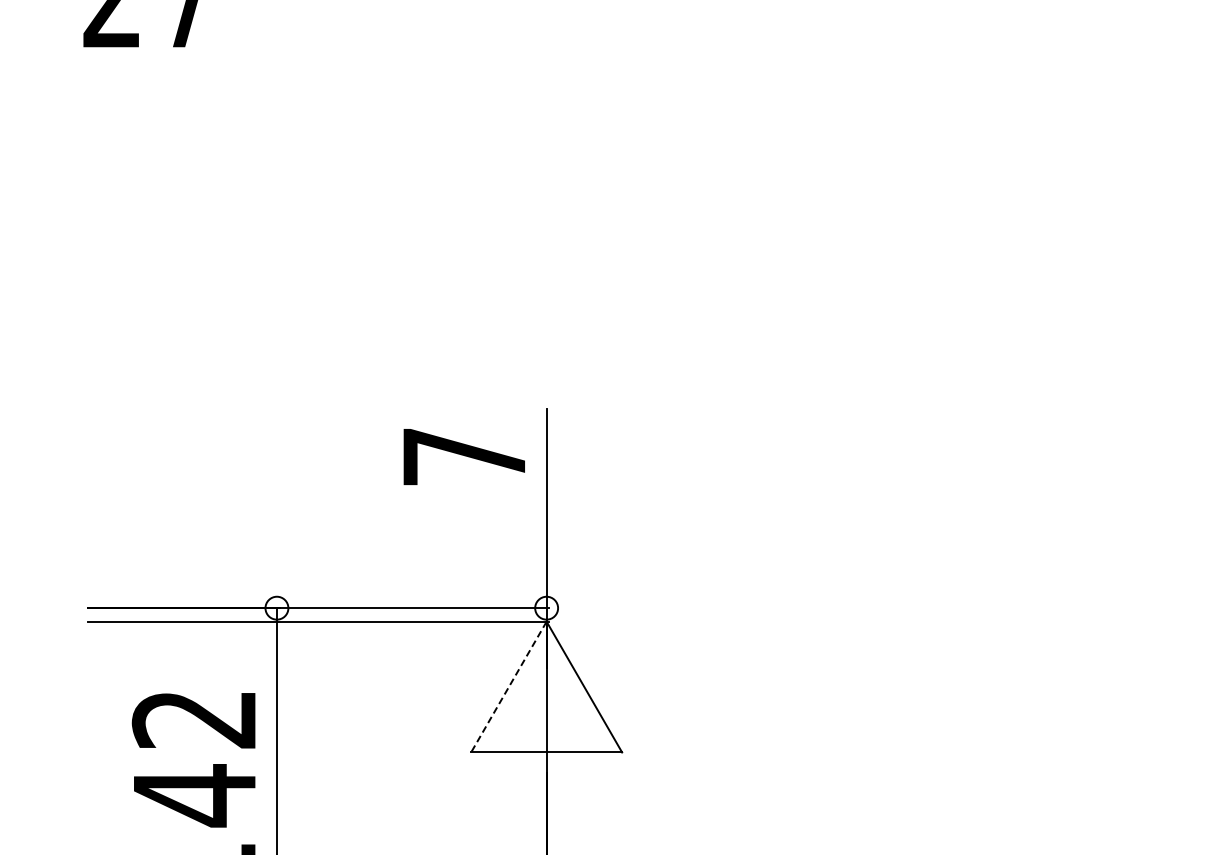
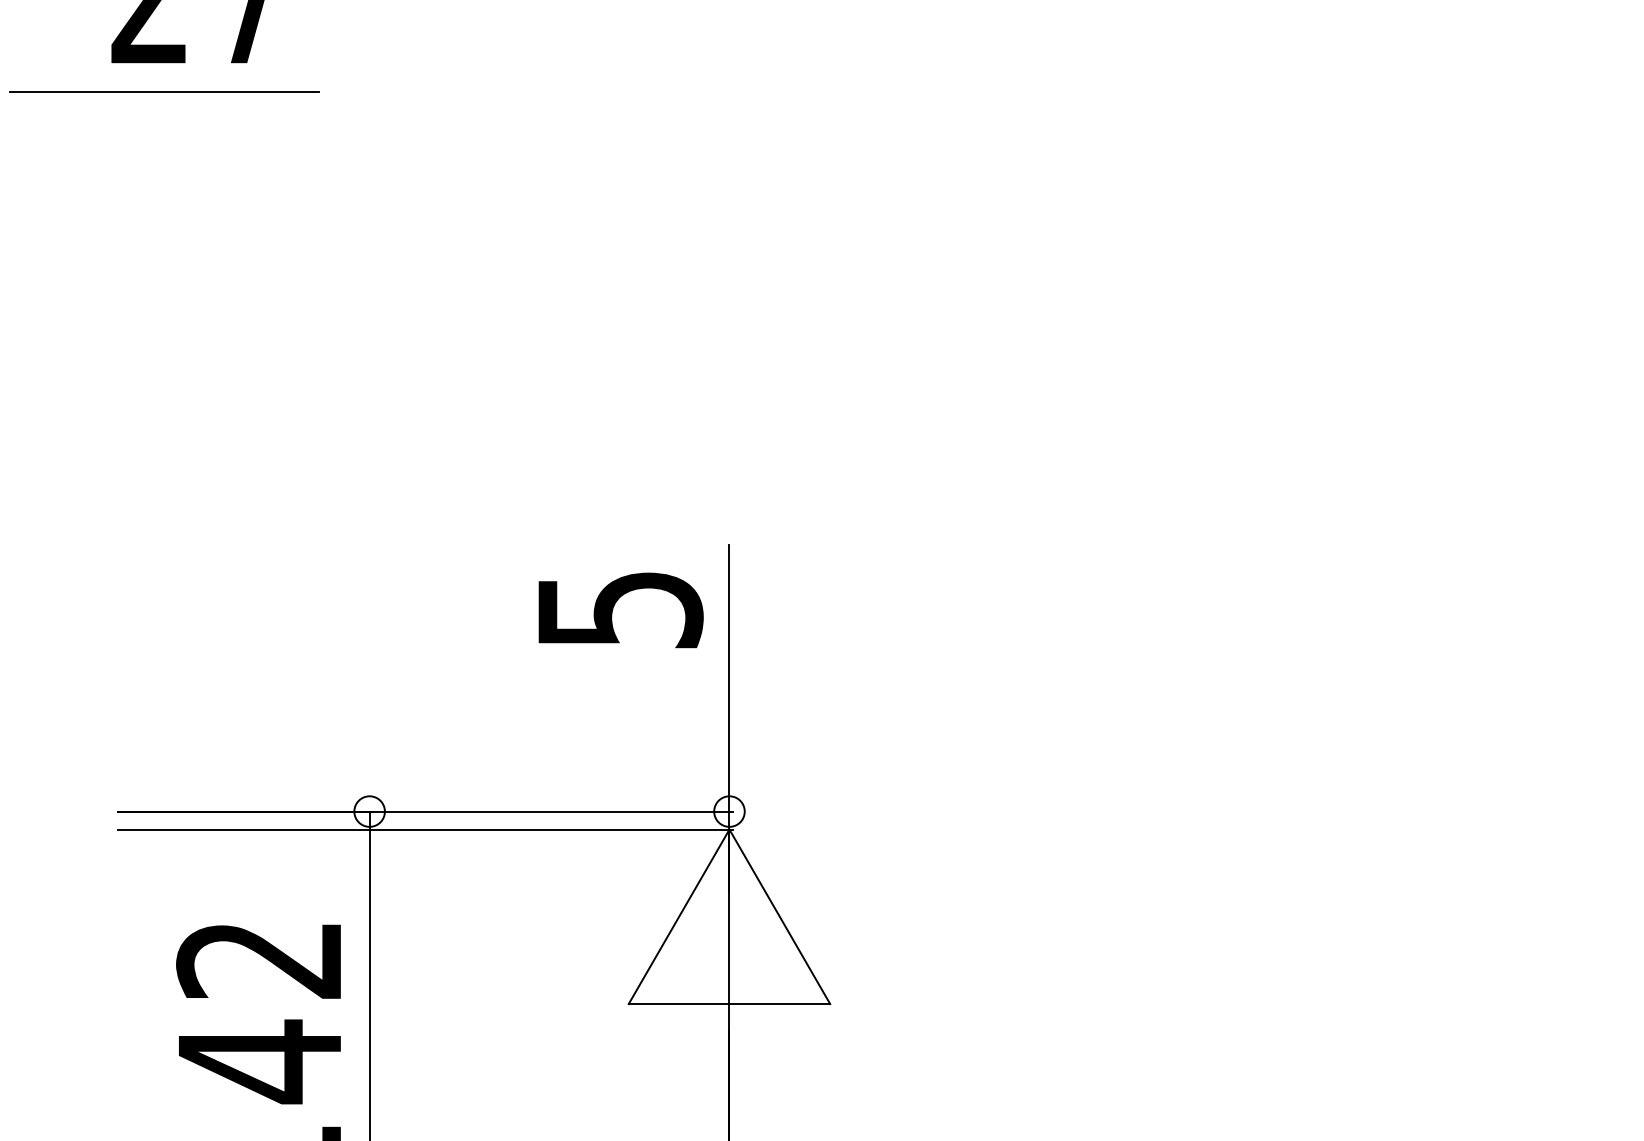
line: (122, 68) -> (163, 91), added
text: (465, 457) -> (621, 610), 7 -> 5
line: (508, 687) -> (678, 917), dashed -> solid

